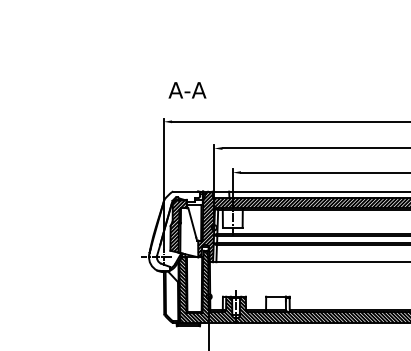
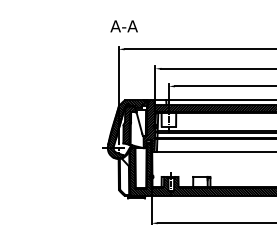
text: (187, 90) -> (124, 26), moved
hatch: (174, 231) -> (126, 129), added

